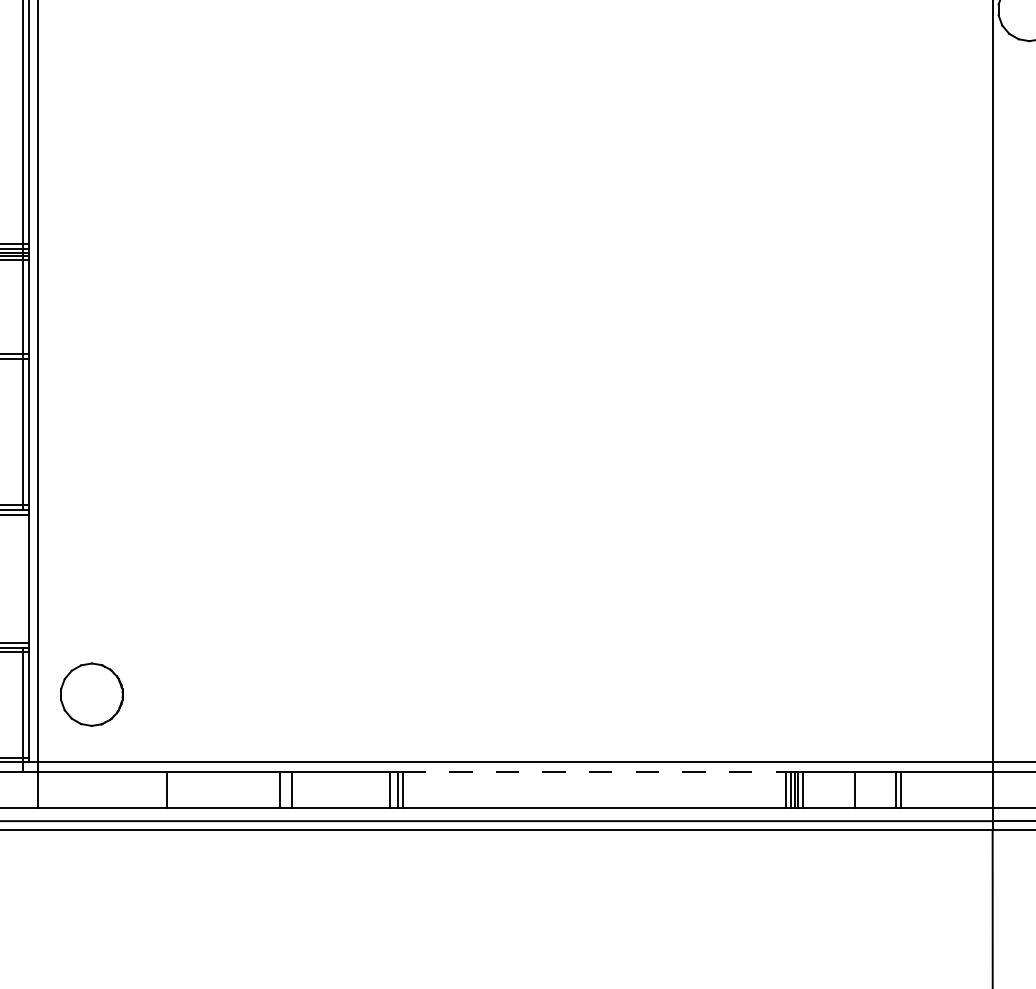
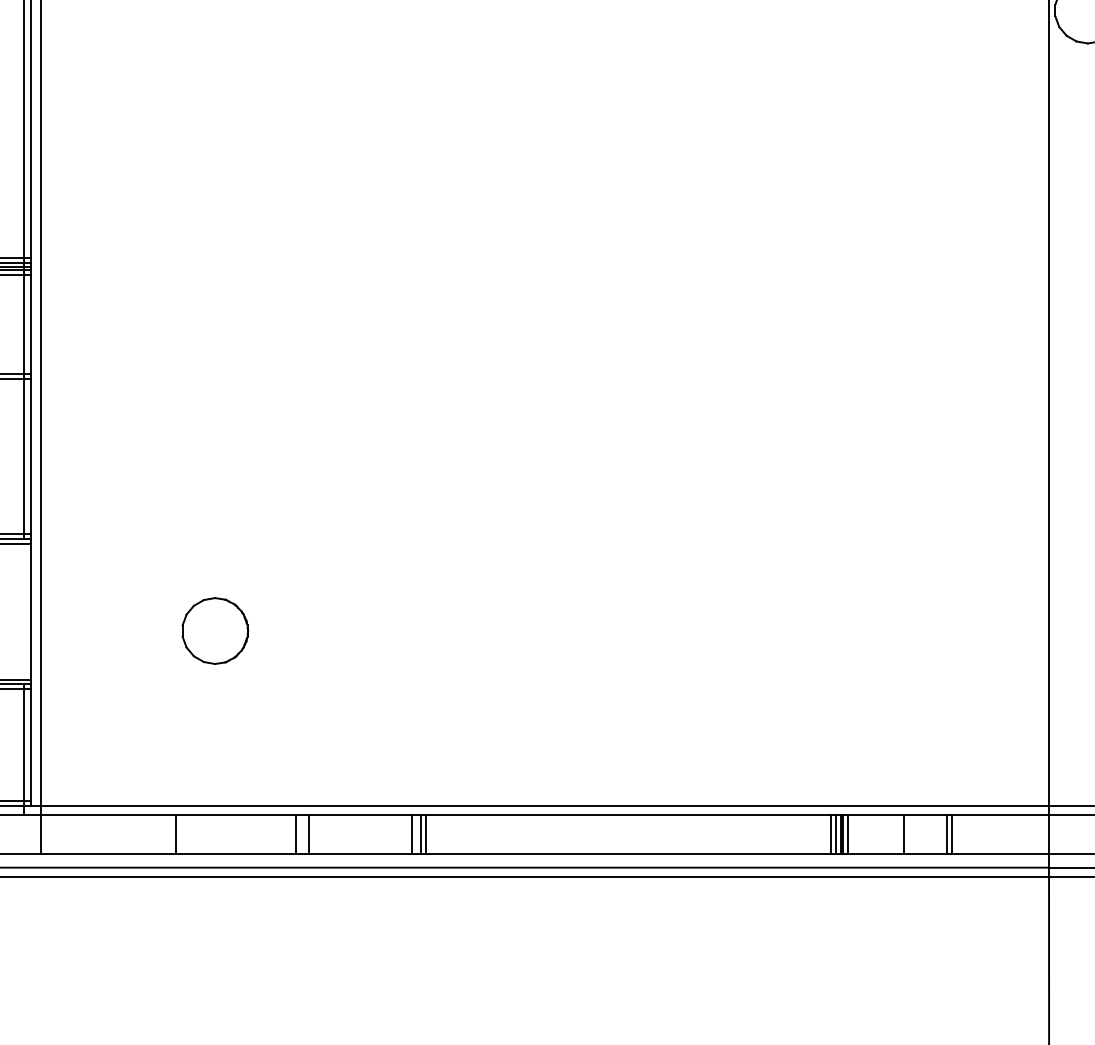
part: (92, 694) -> (215, 630), moved
line: (594, 771) -> (628, 815), dashed -> solid

